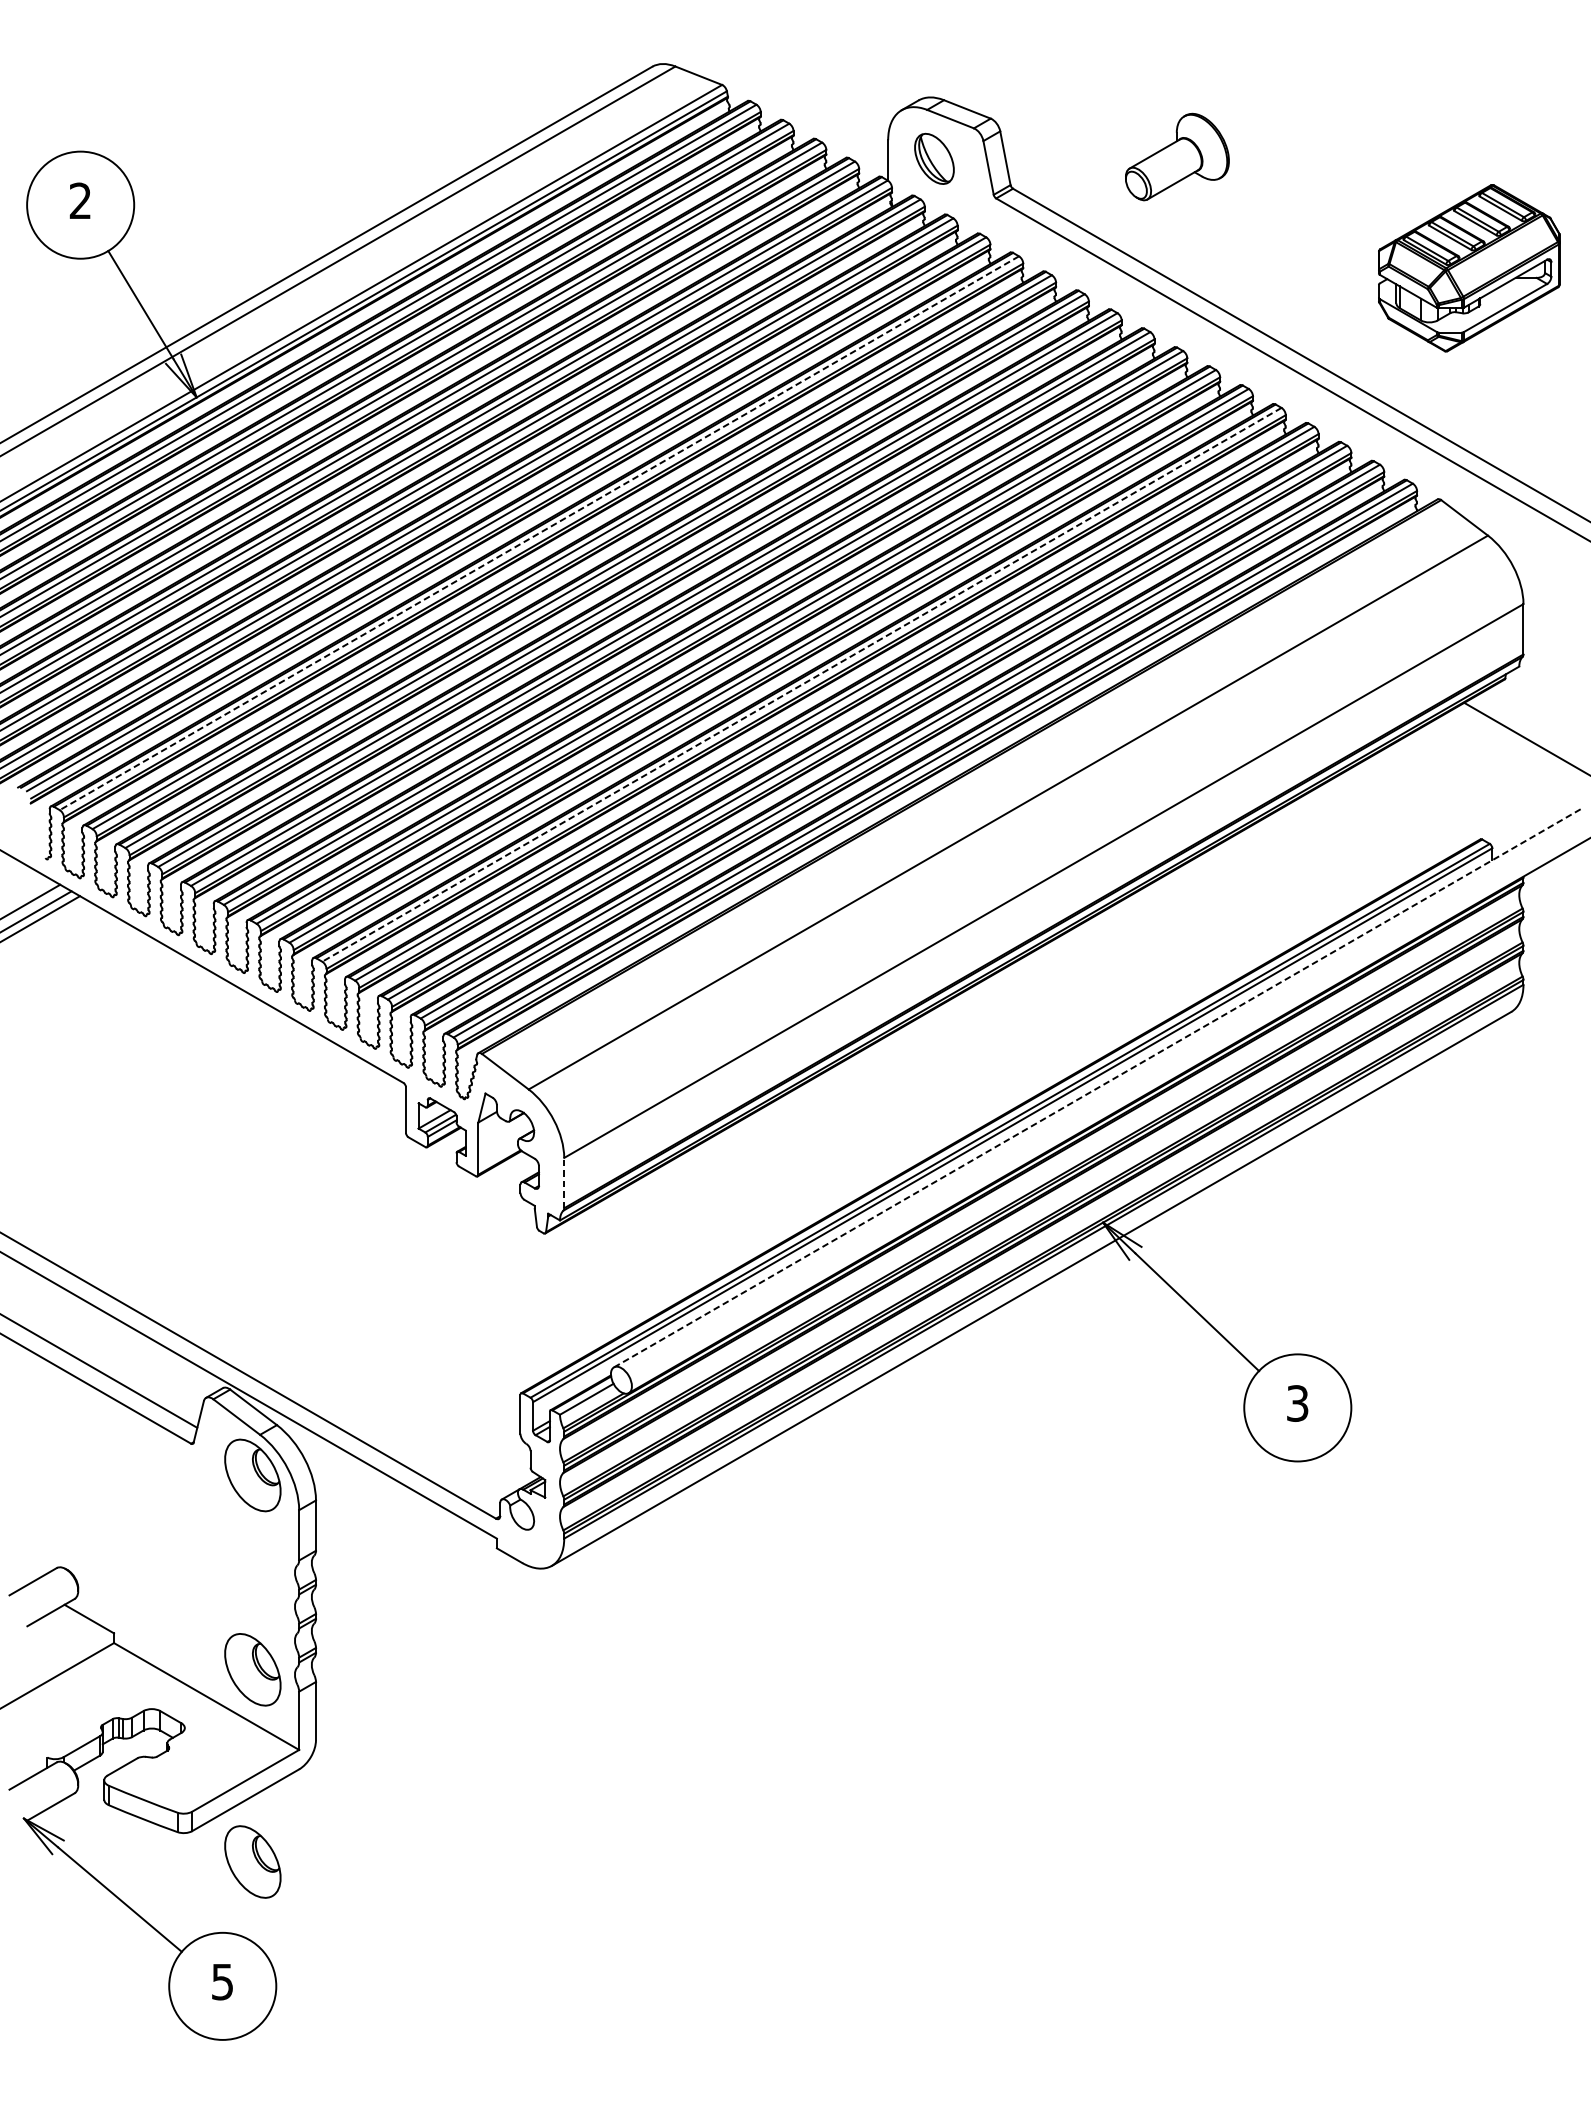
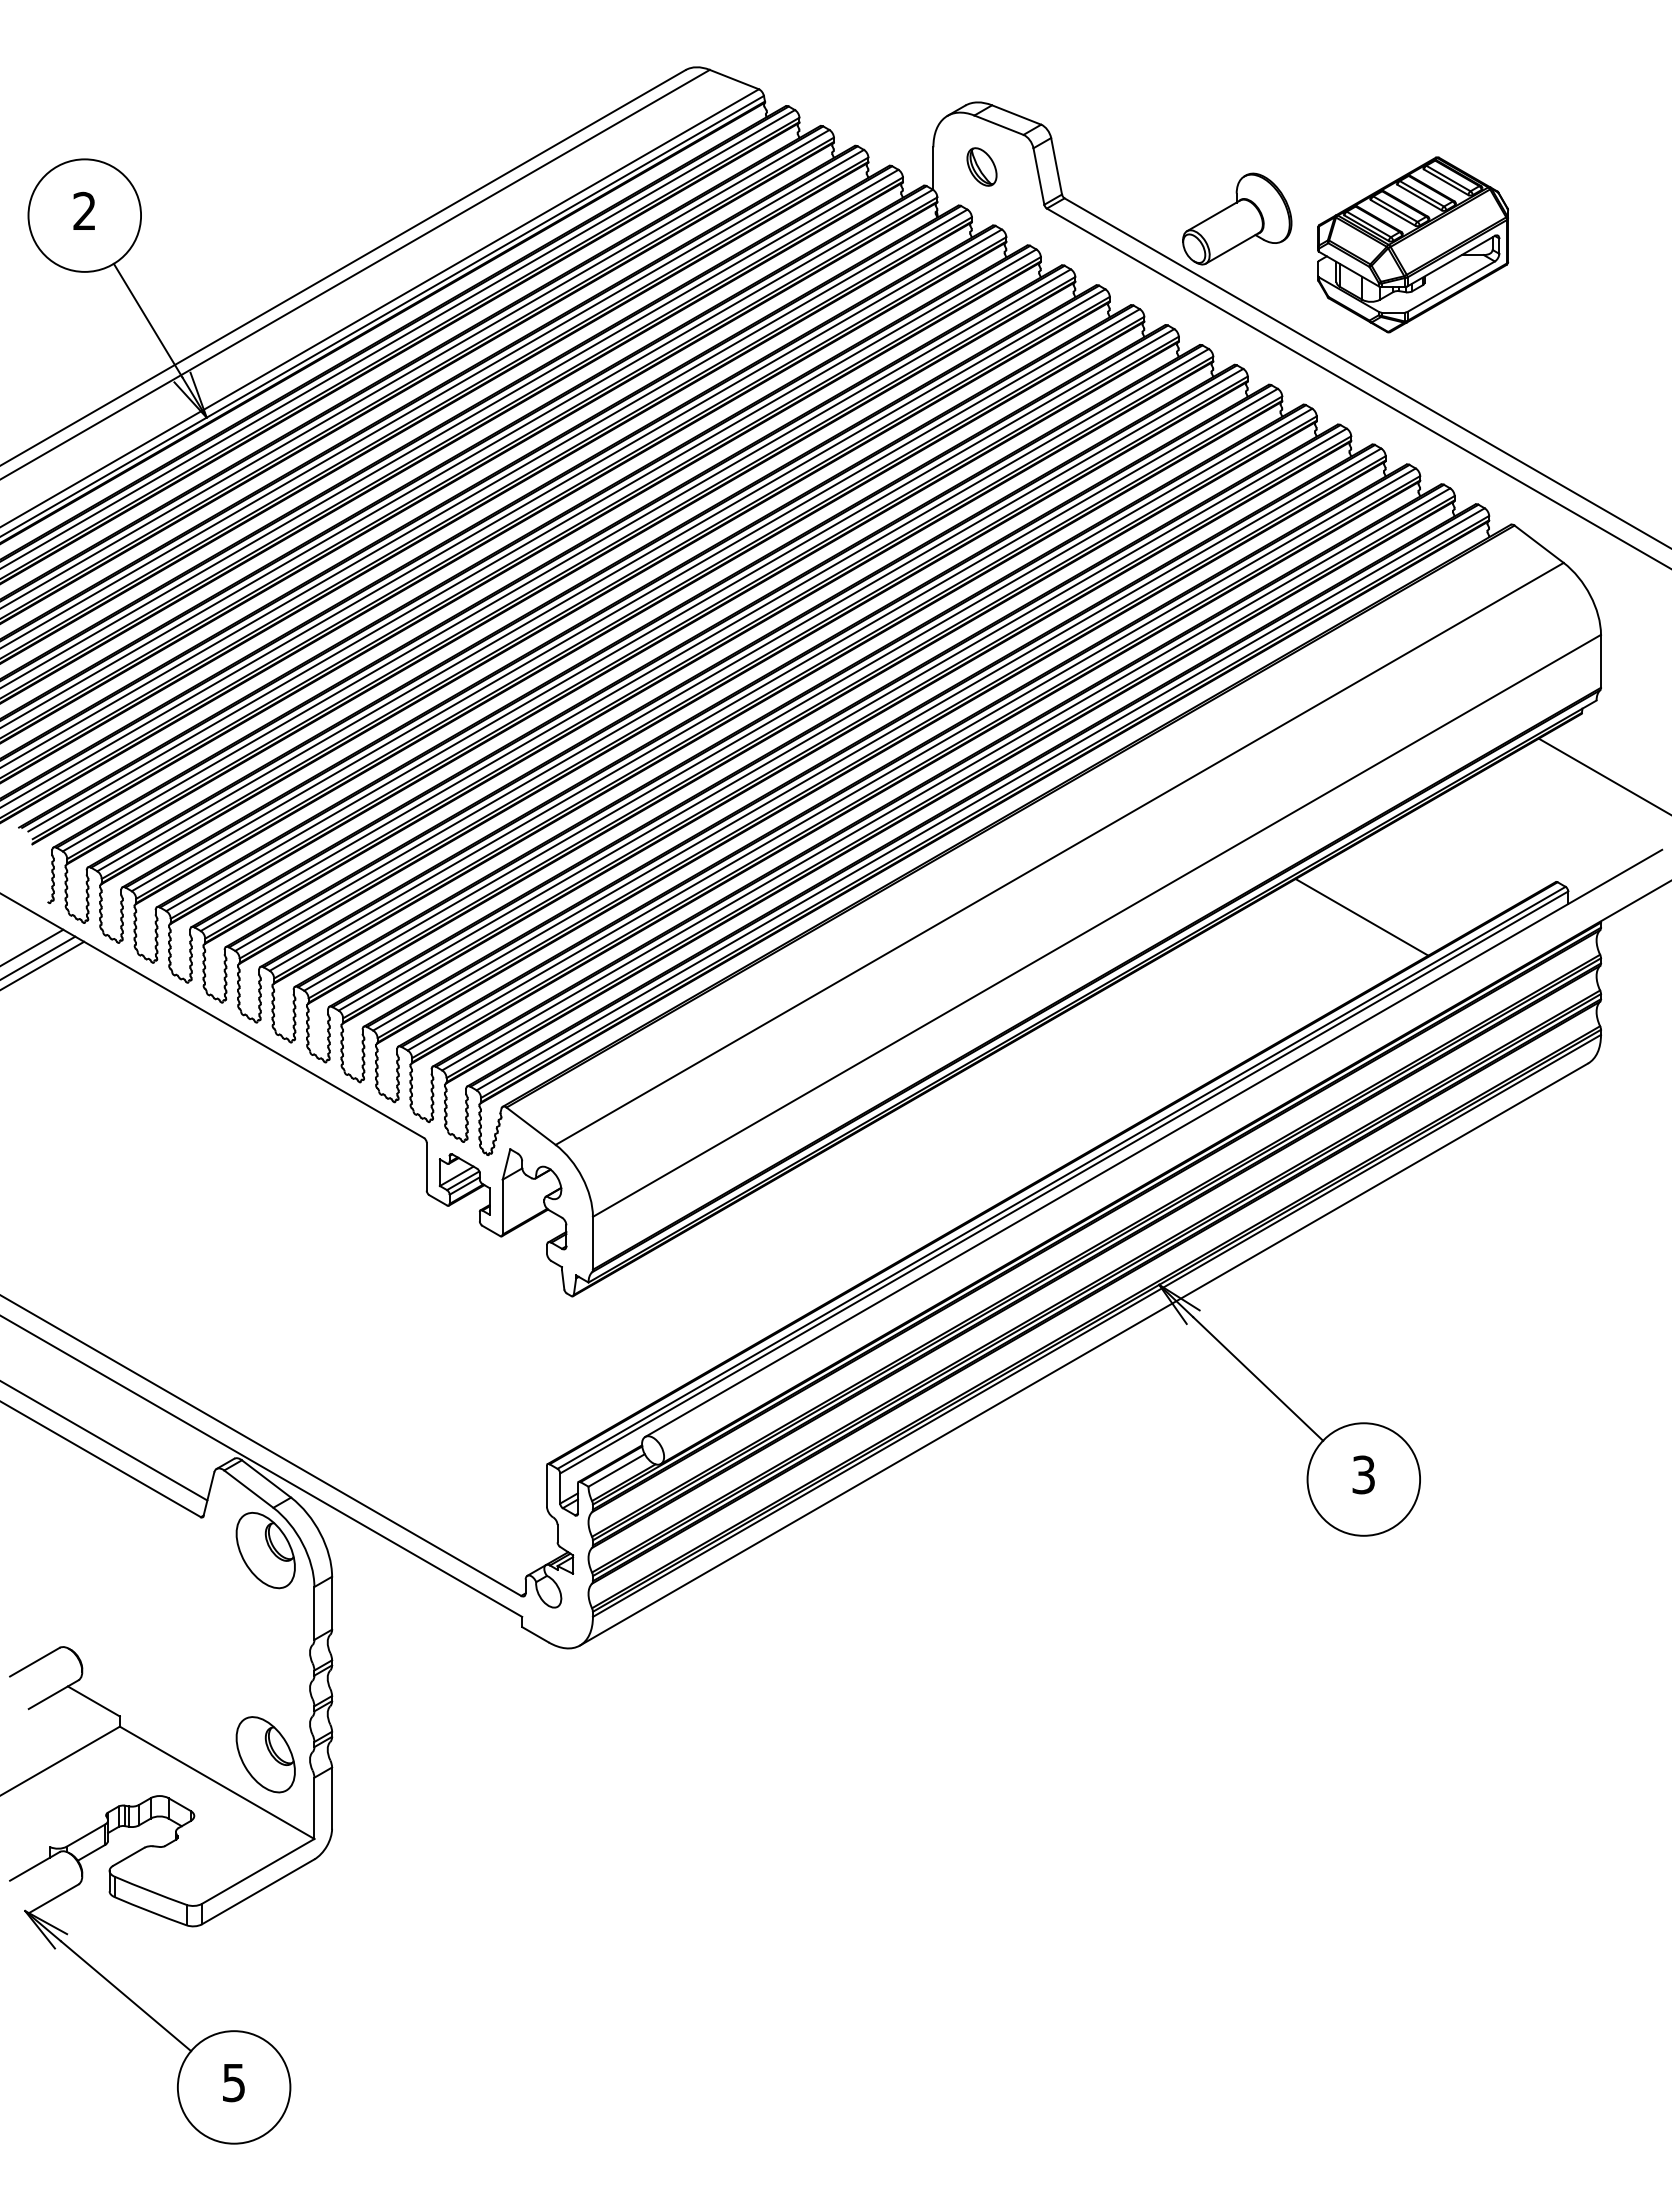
part: (1177, 156) -> (1237, 218), moved
part: (933, 158) -> (981, 166), size x0.71
part: (1469, 267) -> (1413, 244), moved
line: (539, 533) -> (566, 560), dashed -> solid
line: (801, 684) -> (842, 719), dashed -> solid
line: (1295, 873) -> (1361, 917), added
line: (1098, 1088) -> (1154, 1143), dashed -> solid
line: (563, 1182) -> (592, 1242), dashed -> solid
part: (252, 1861) -> (265, 1956), removed

